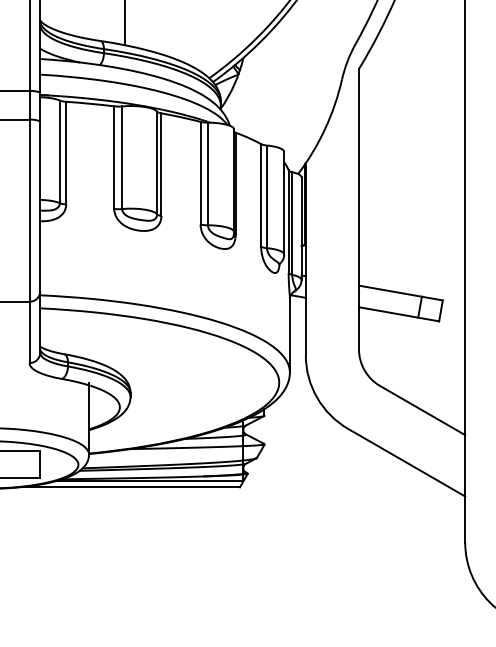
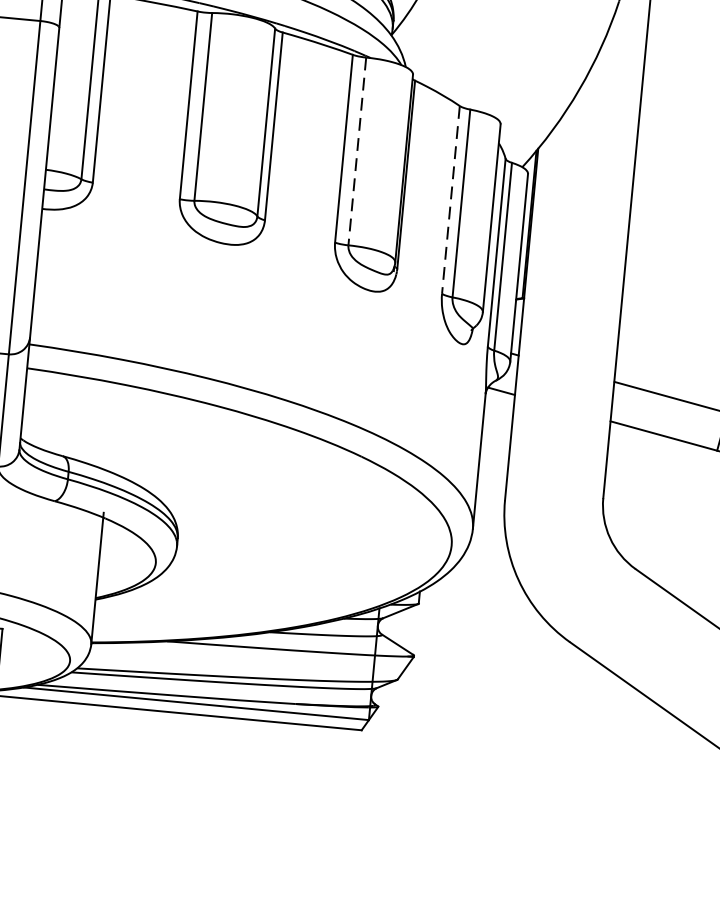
line: (207, 174) -> (356, 152), solid -> dashed
line: (261, 195) -> (451, 200), solid -> dashed

